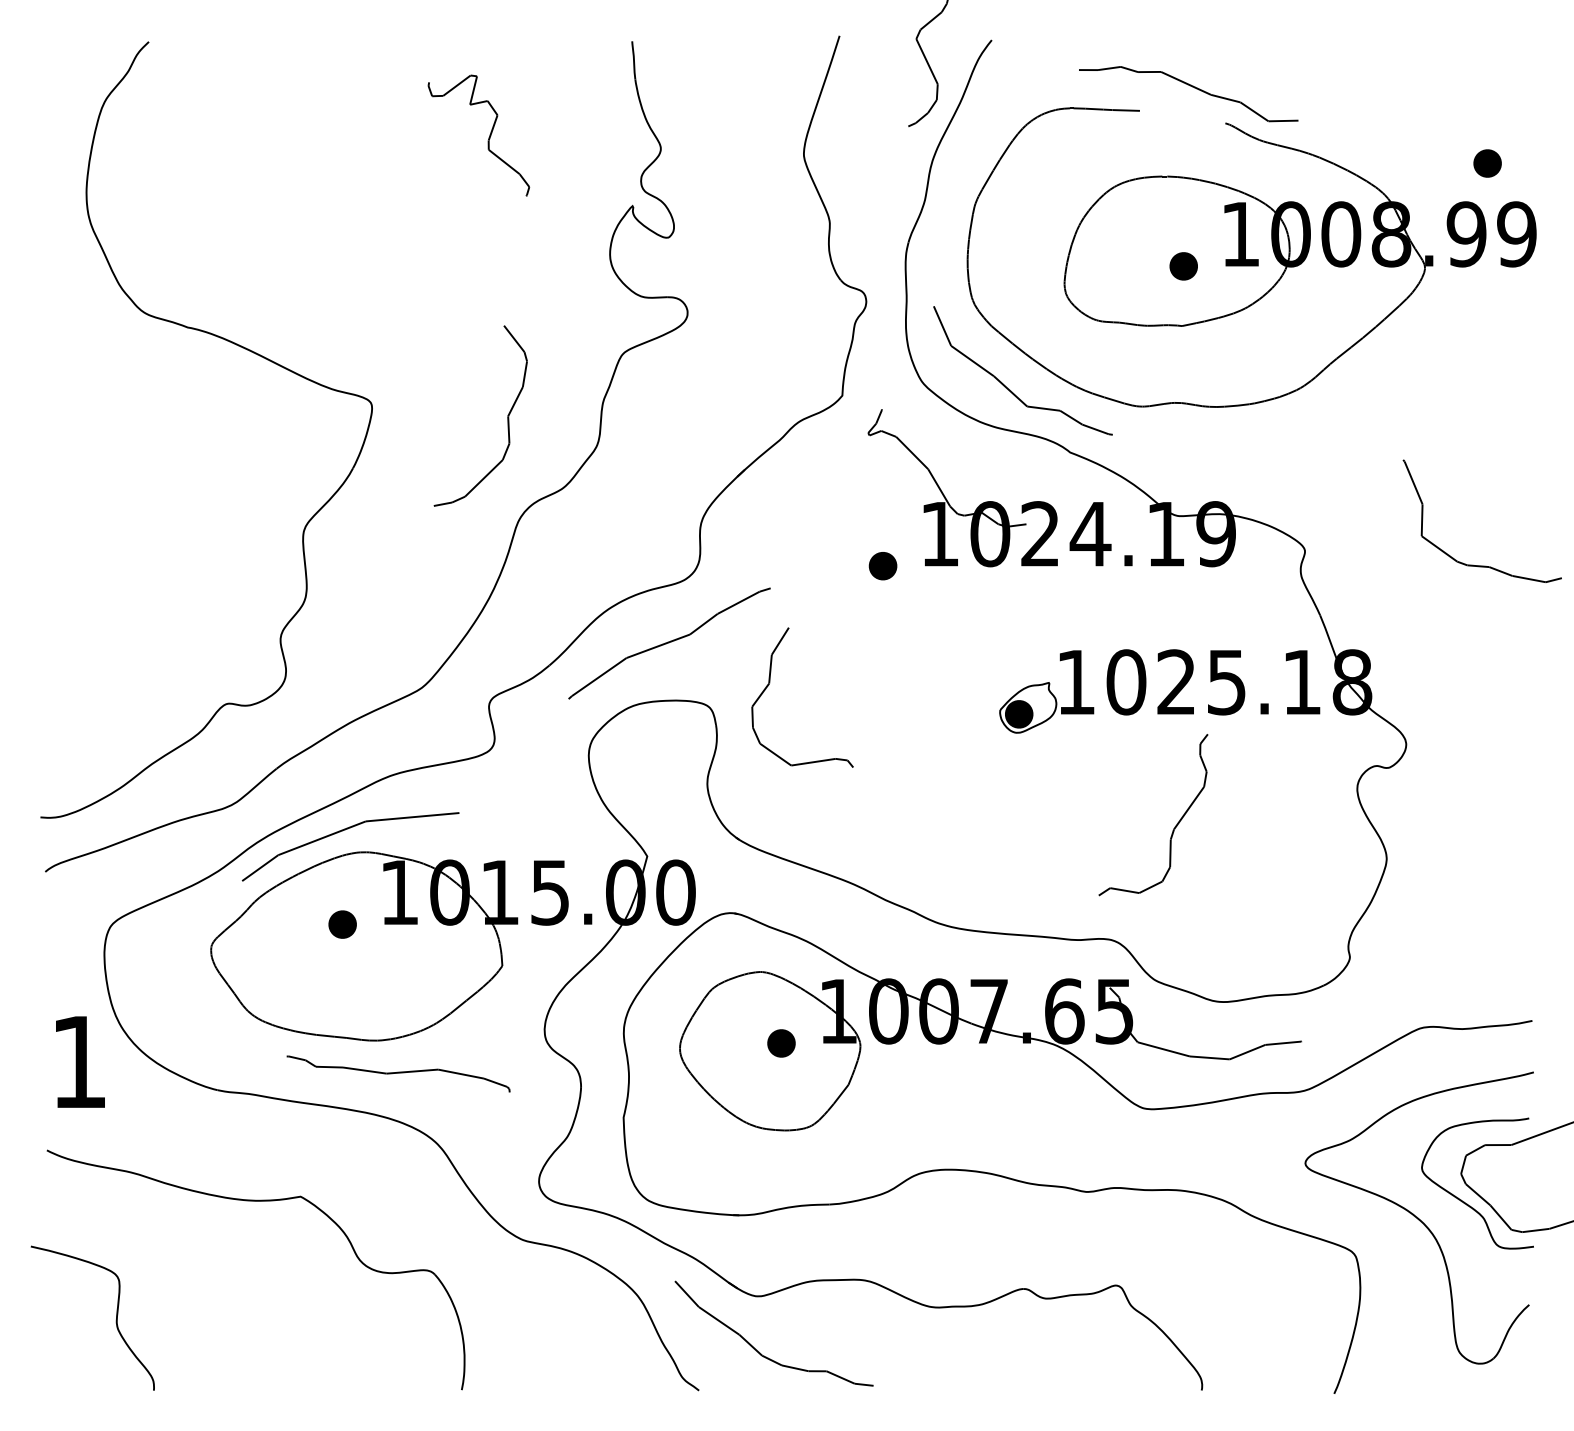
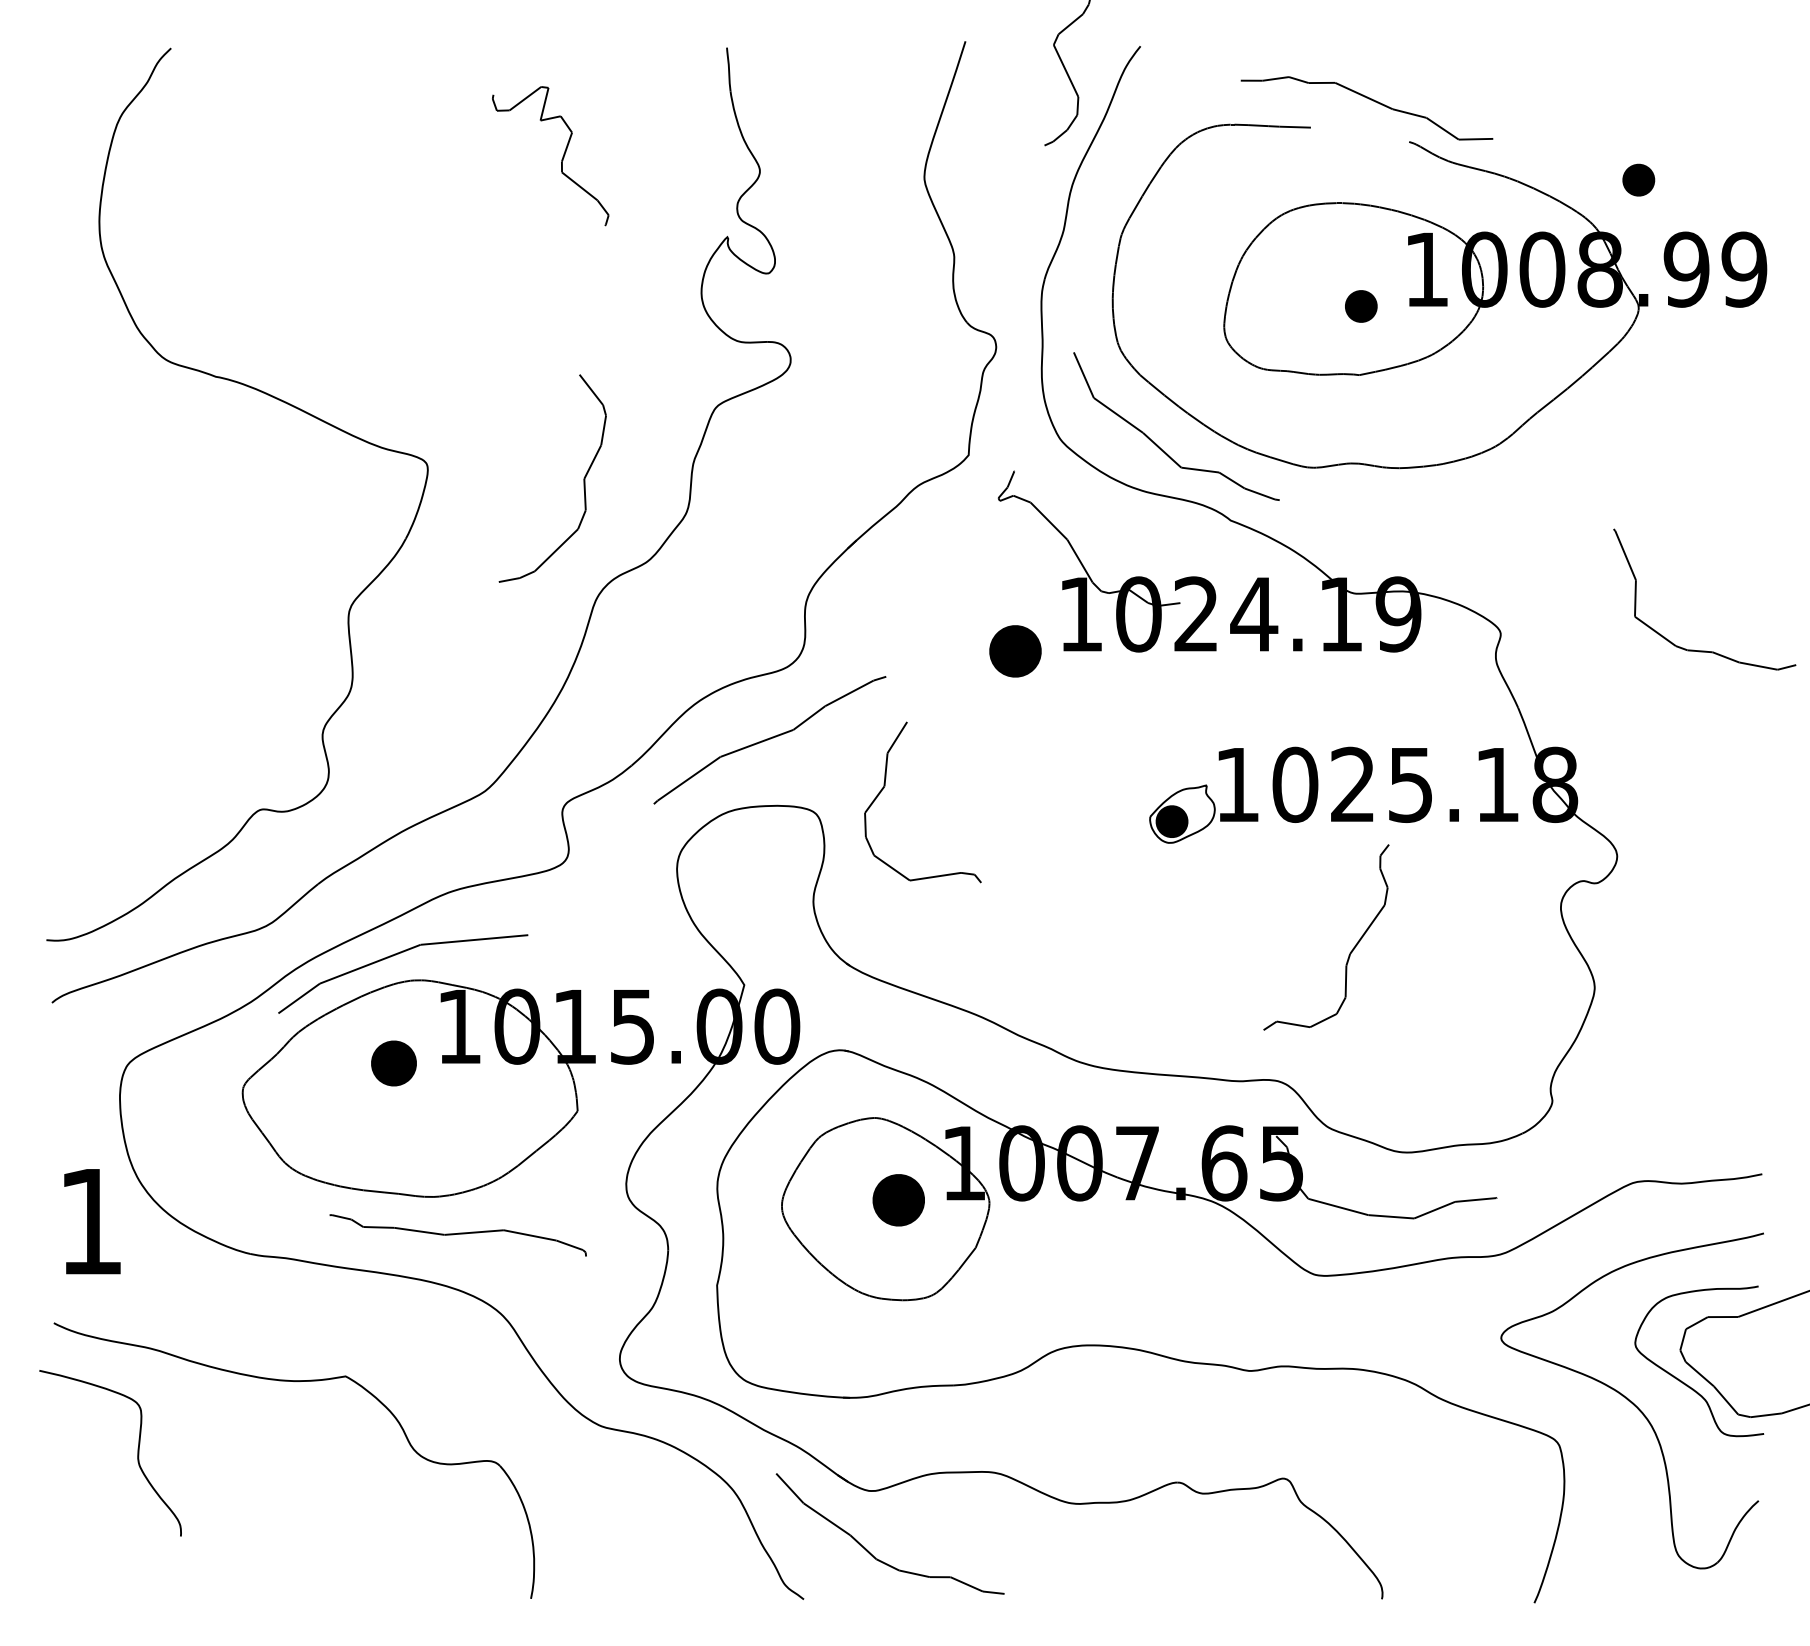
part: (1487, 162) -> (1638, 179), moved
part: (883, 565) -> (1015, 650), size x1.6
part: (342, 924) -> (393, 1063), size x1.4
part: (781, 1042) -> (898, 1199), size x1.6
curve: (116, 1318) -> (137, 1453), moved

